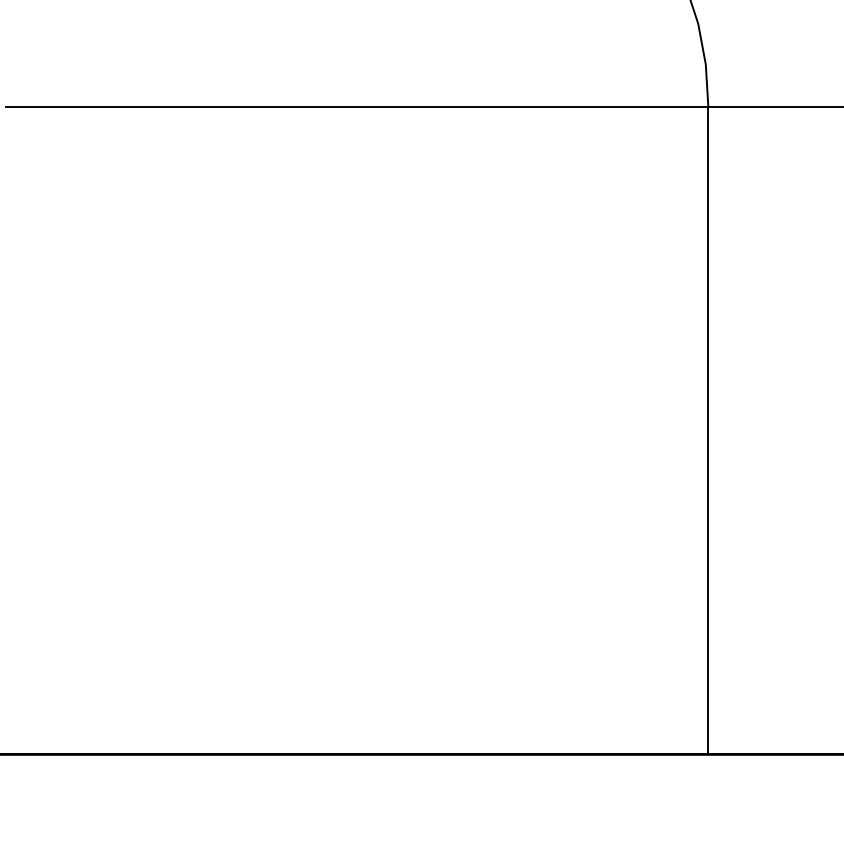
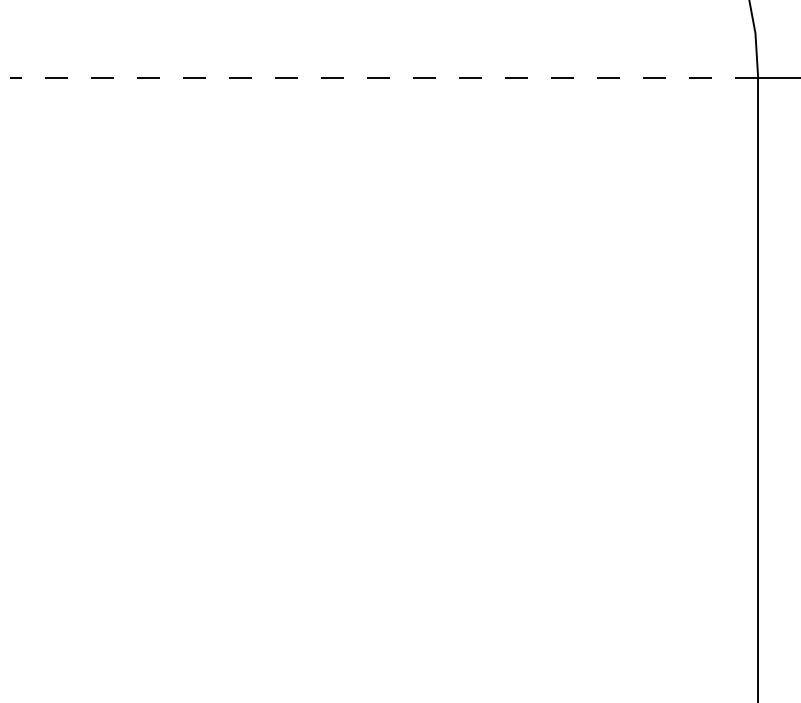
line: (356, 106) -> (383, 78), solid -> dashed

